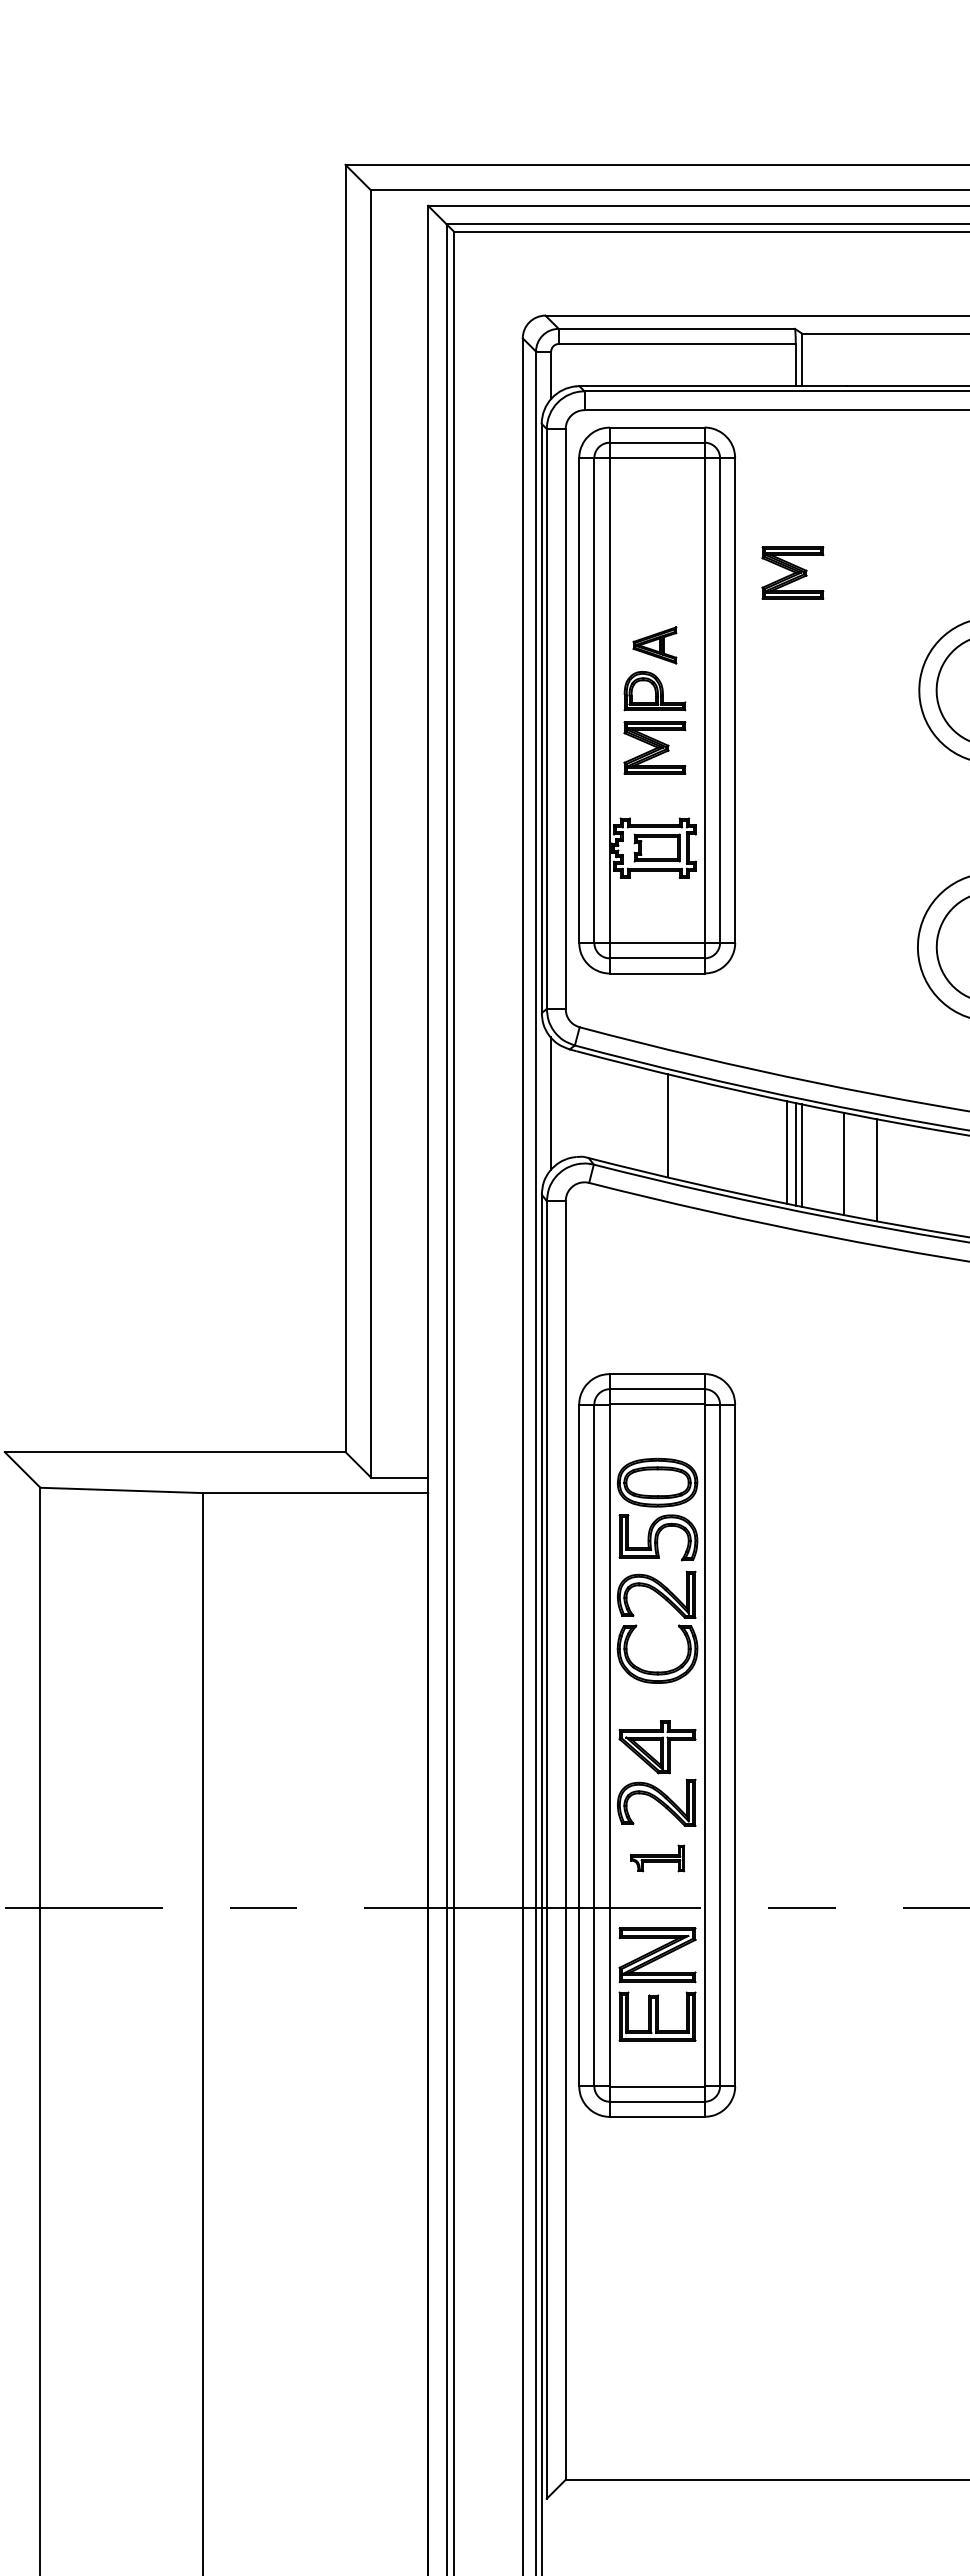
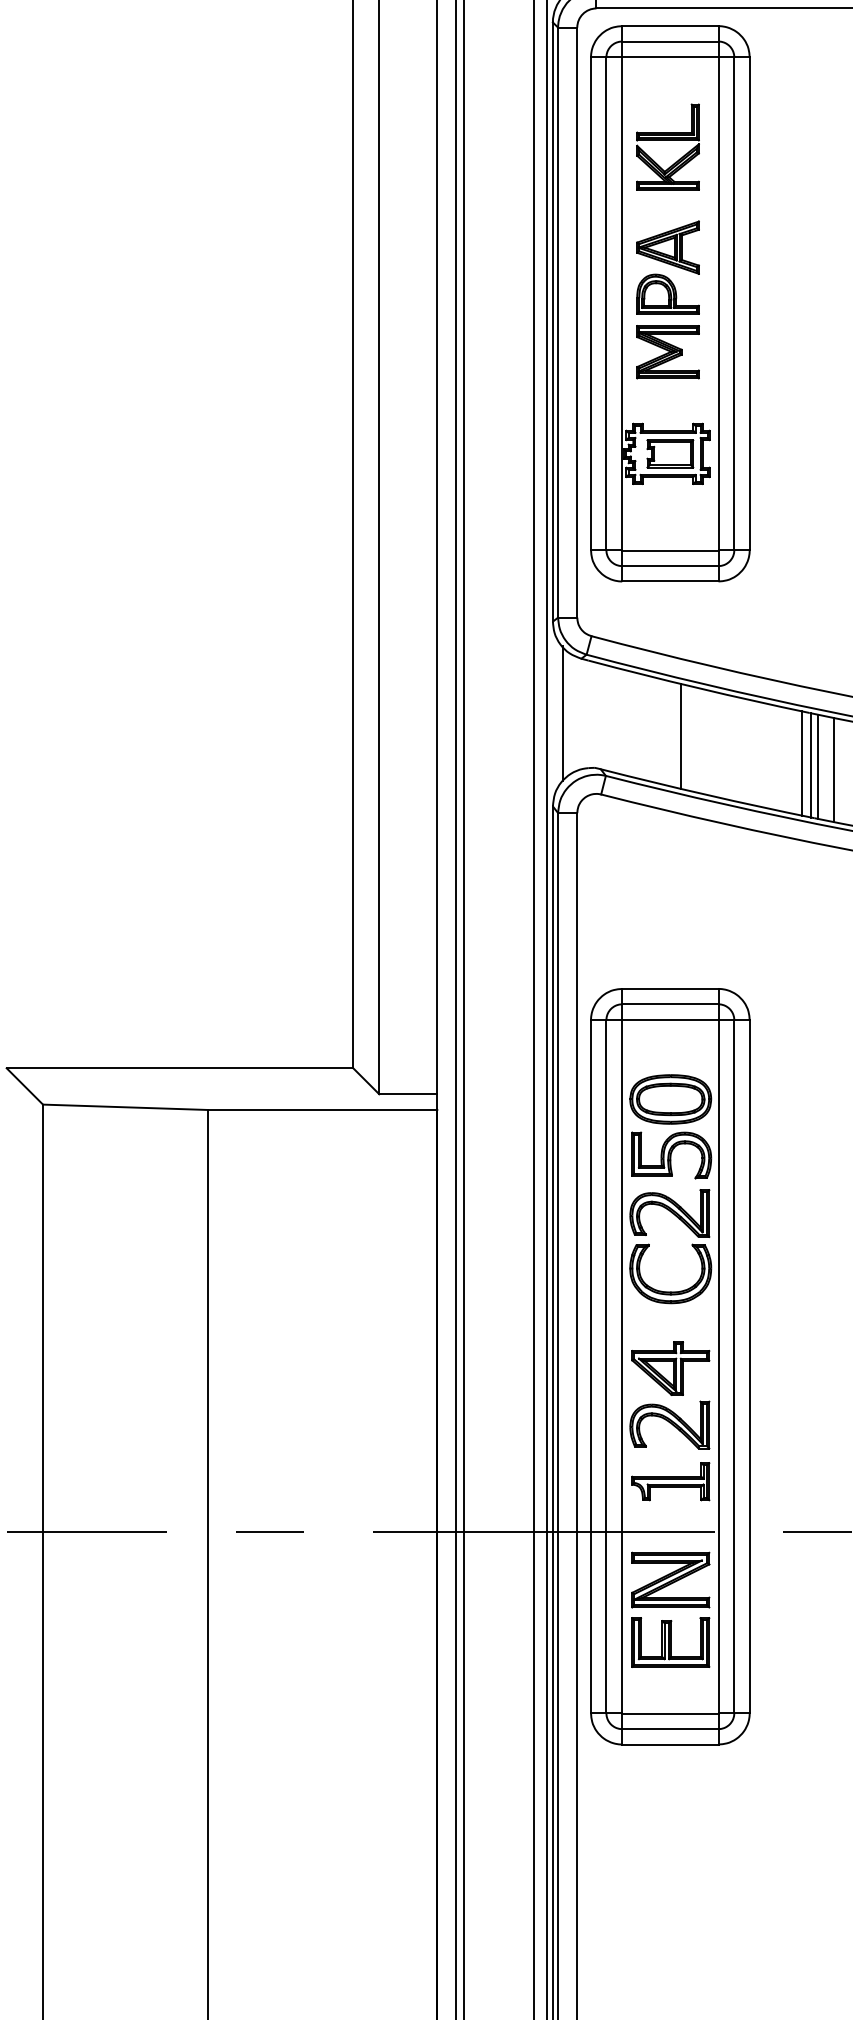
part: (654, 546) -> (667, 147), added
part: (792, 572) -> (807, 173), removed
part: (654, 645) -> (667, 247), size x1.43
line: (818, 1158) -> (834, 769), added
part: (657, 1858) -> (670, 1481), size x1.43

